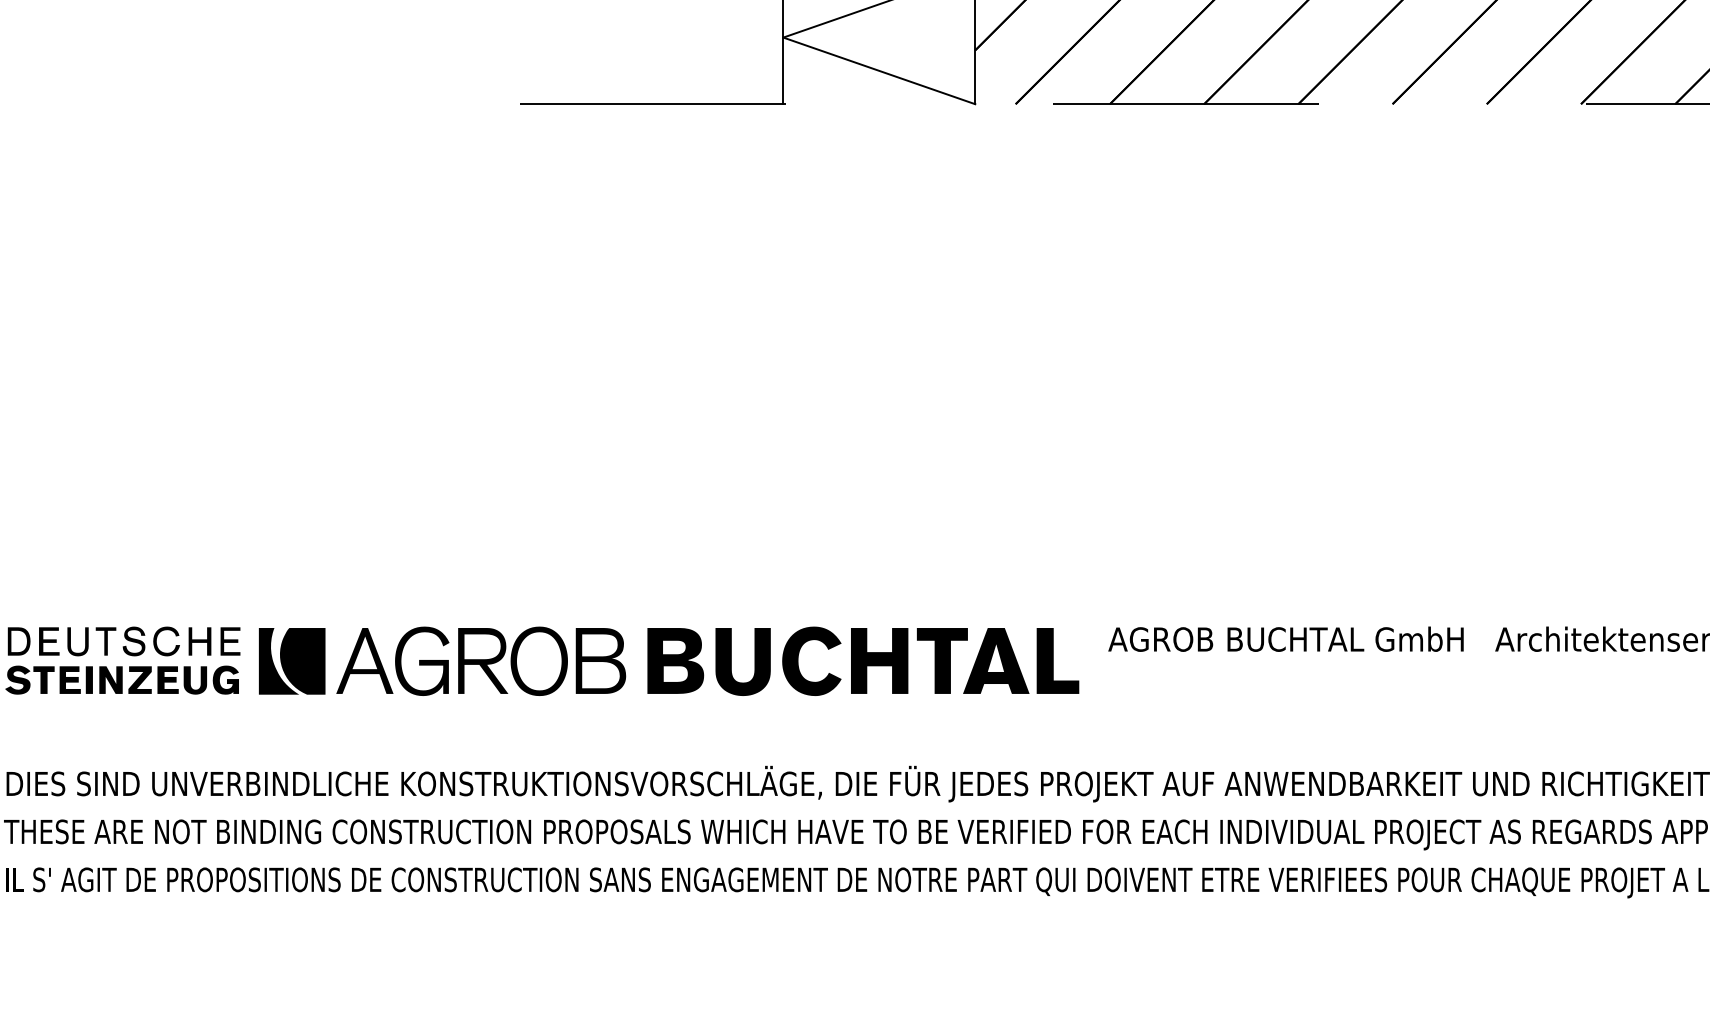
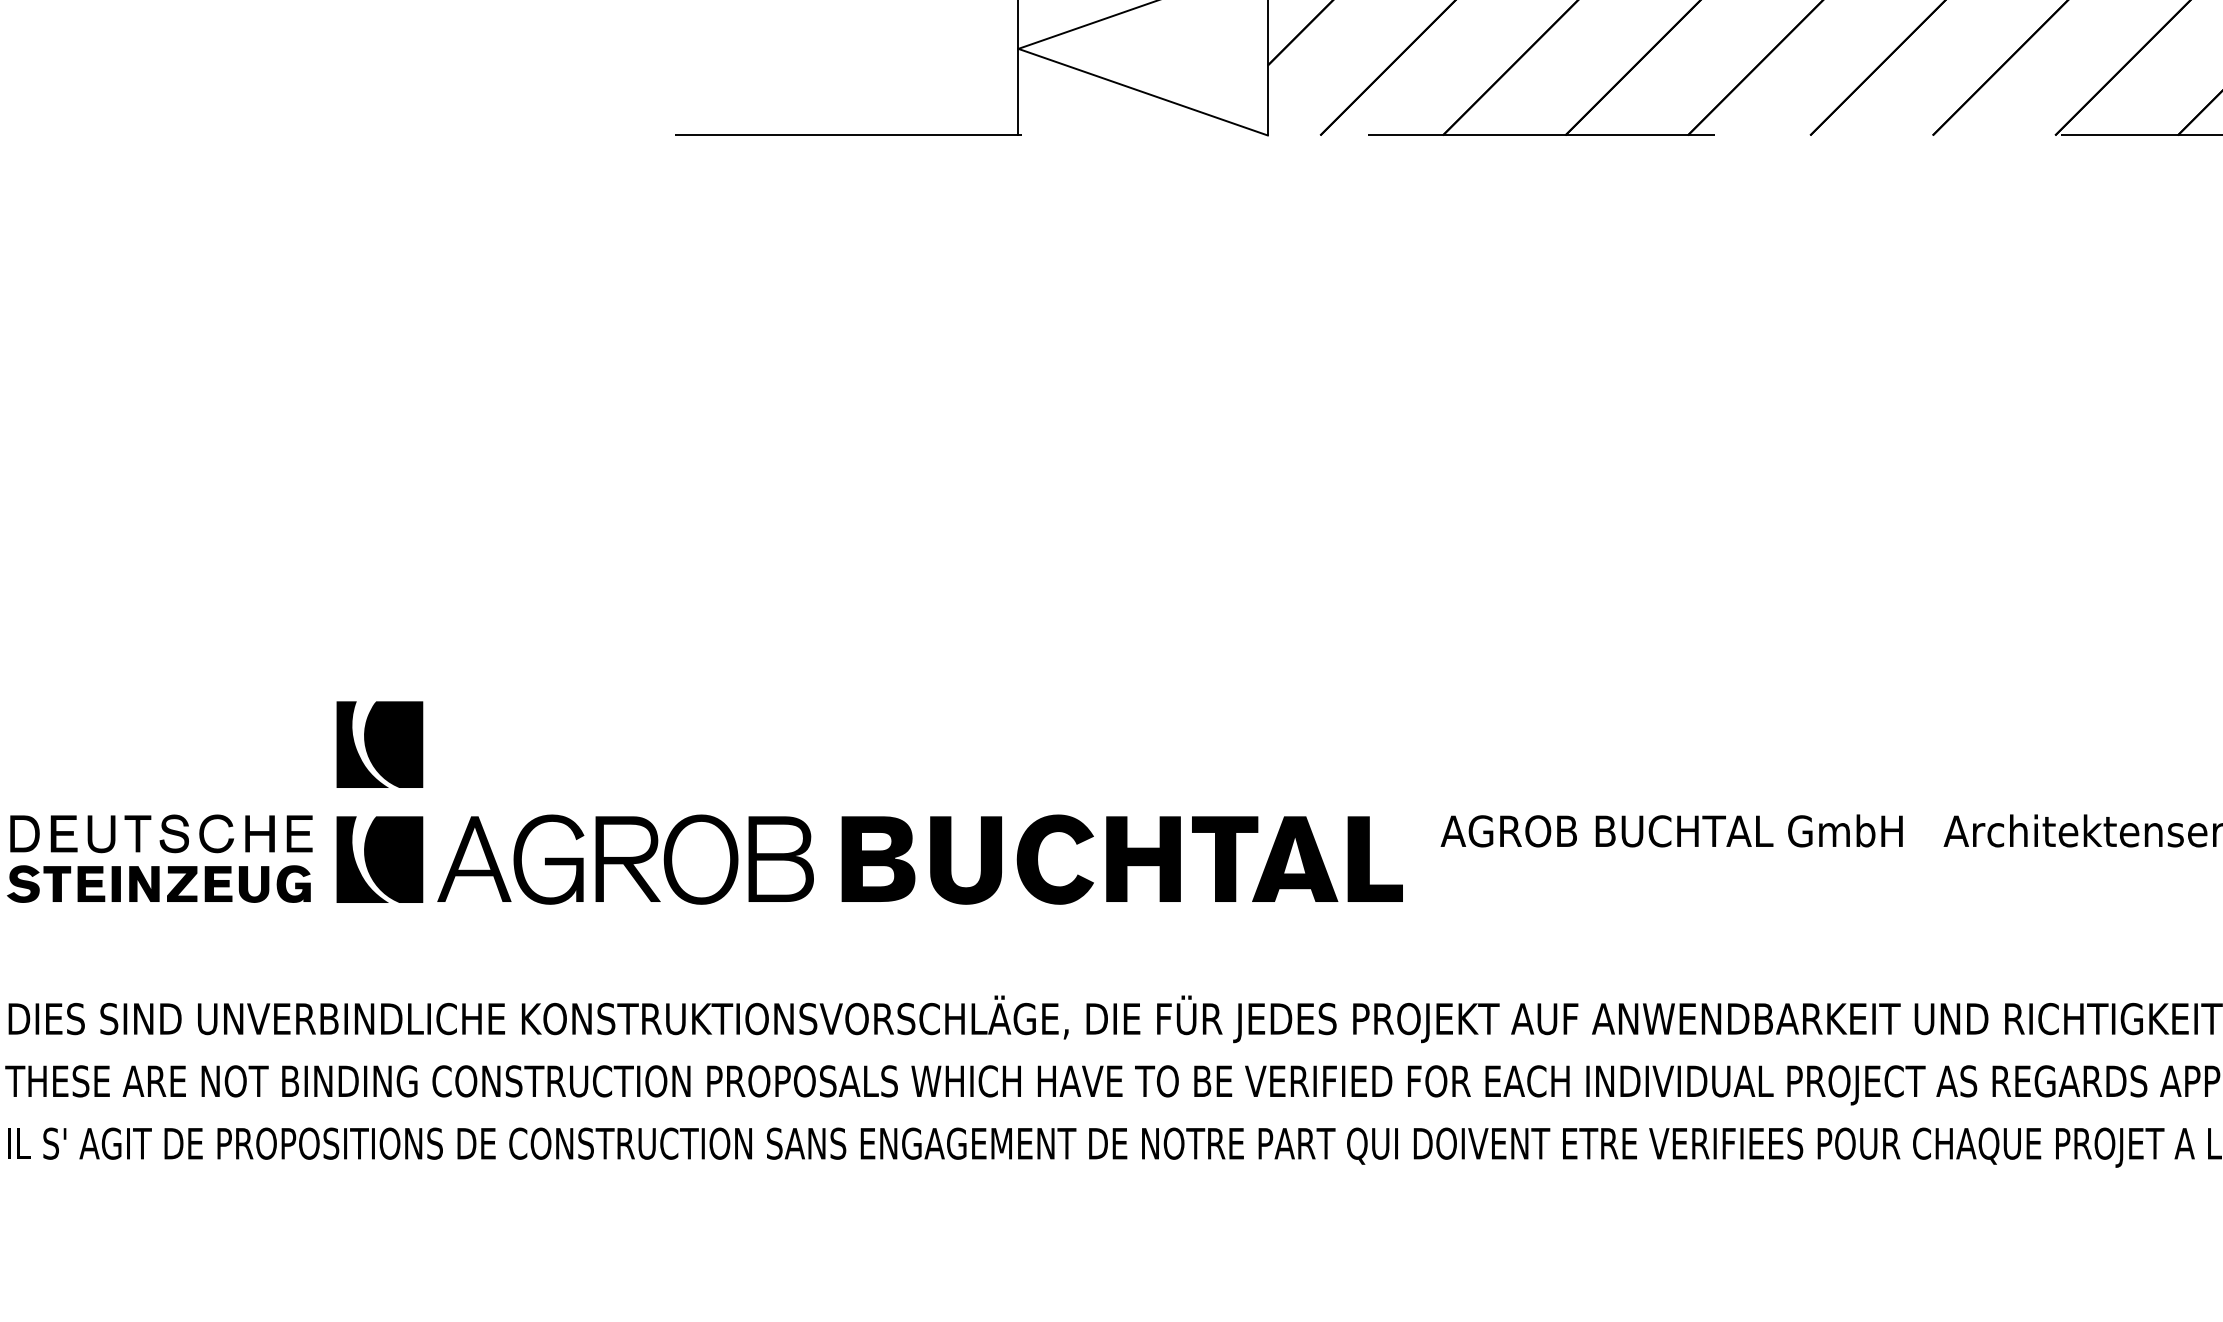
part: (291, 572) -> (379, 744), added

